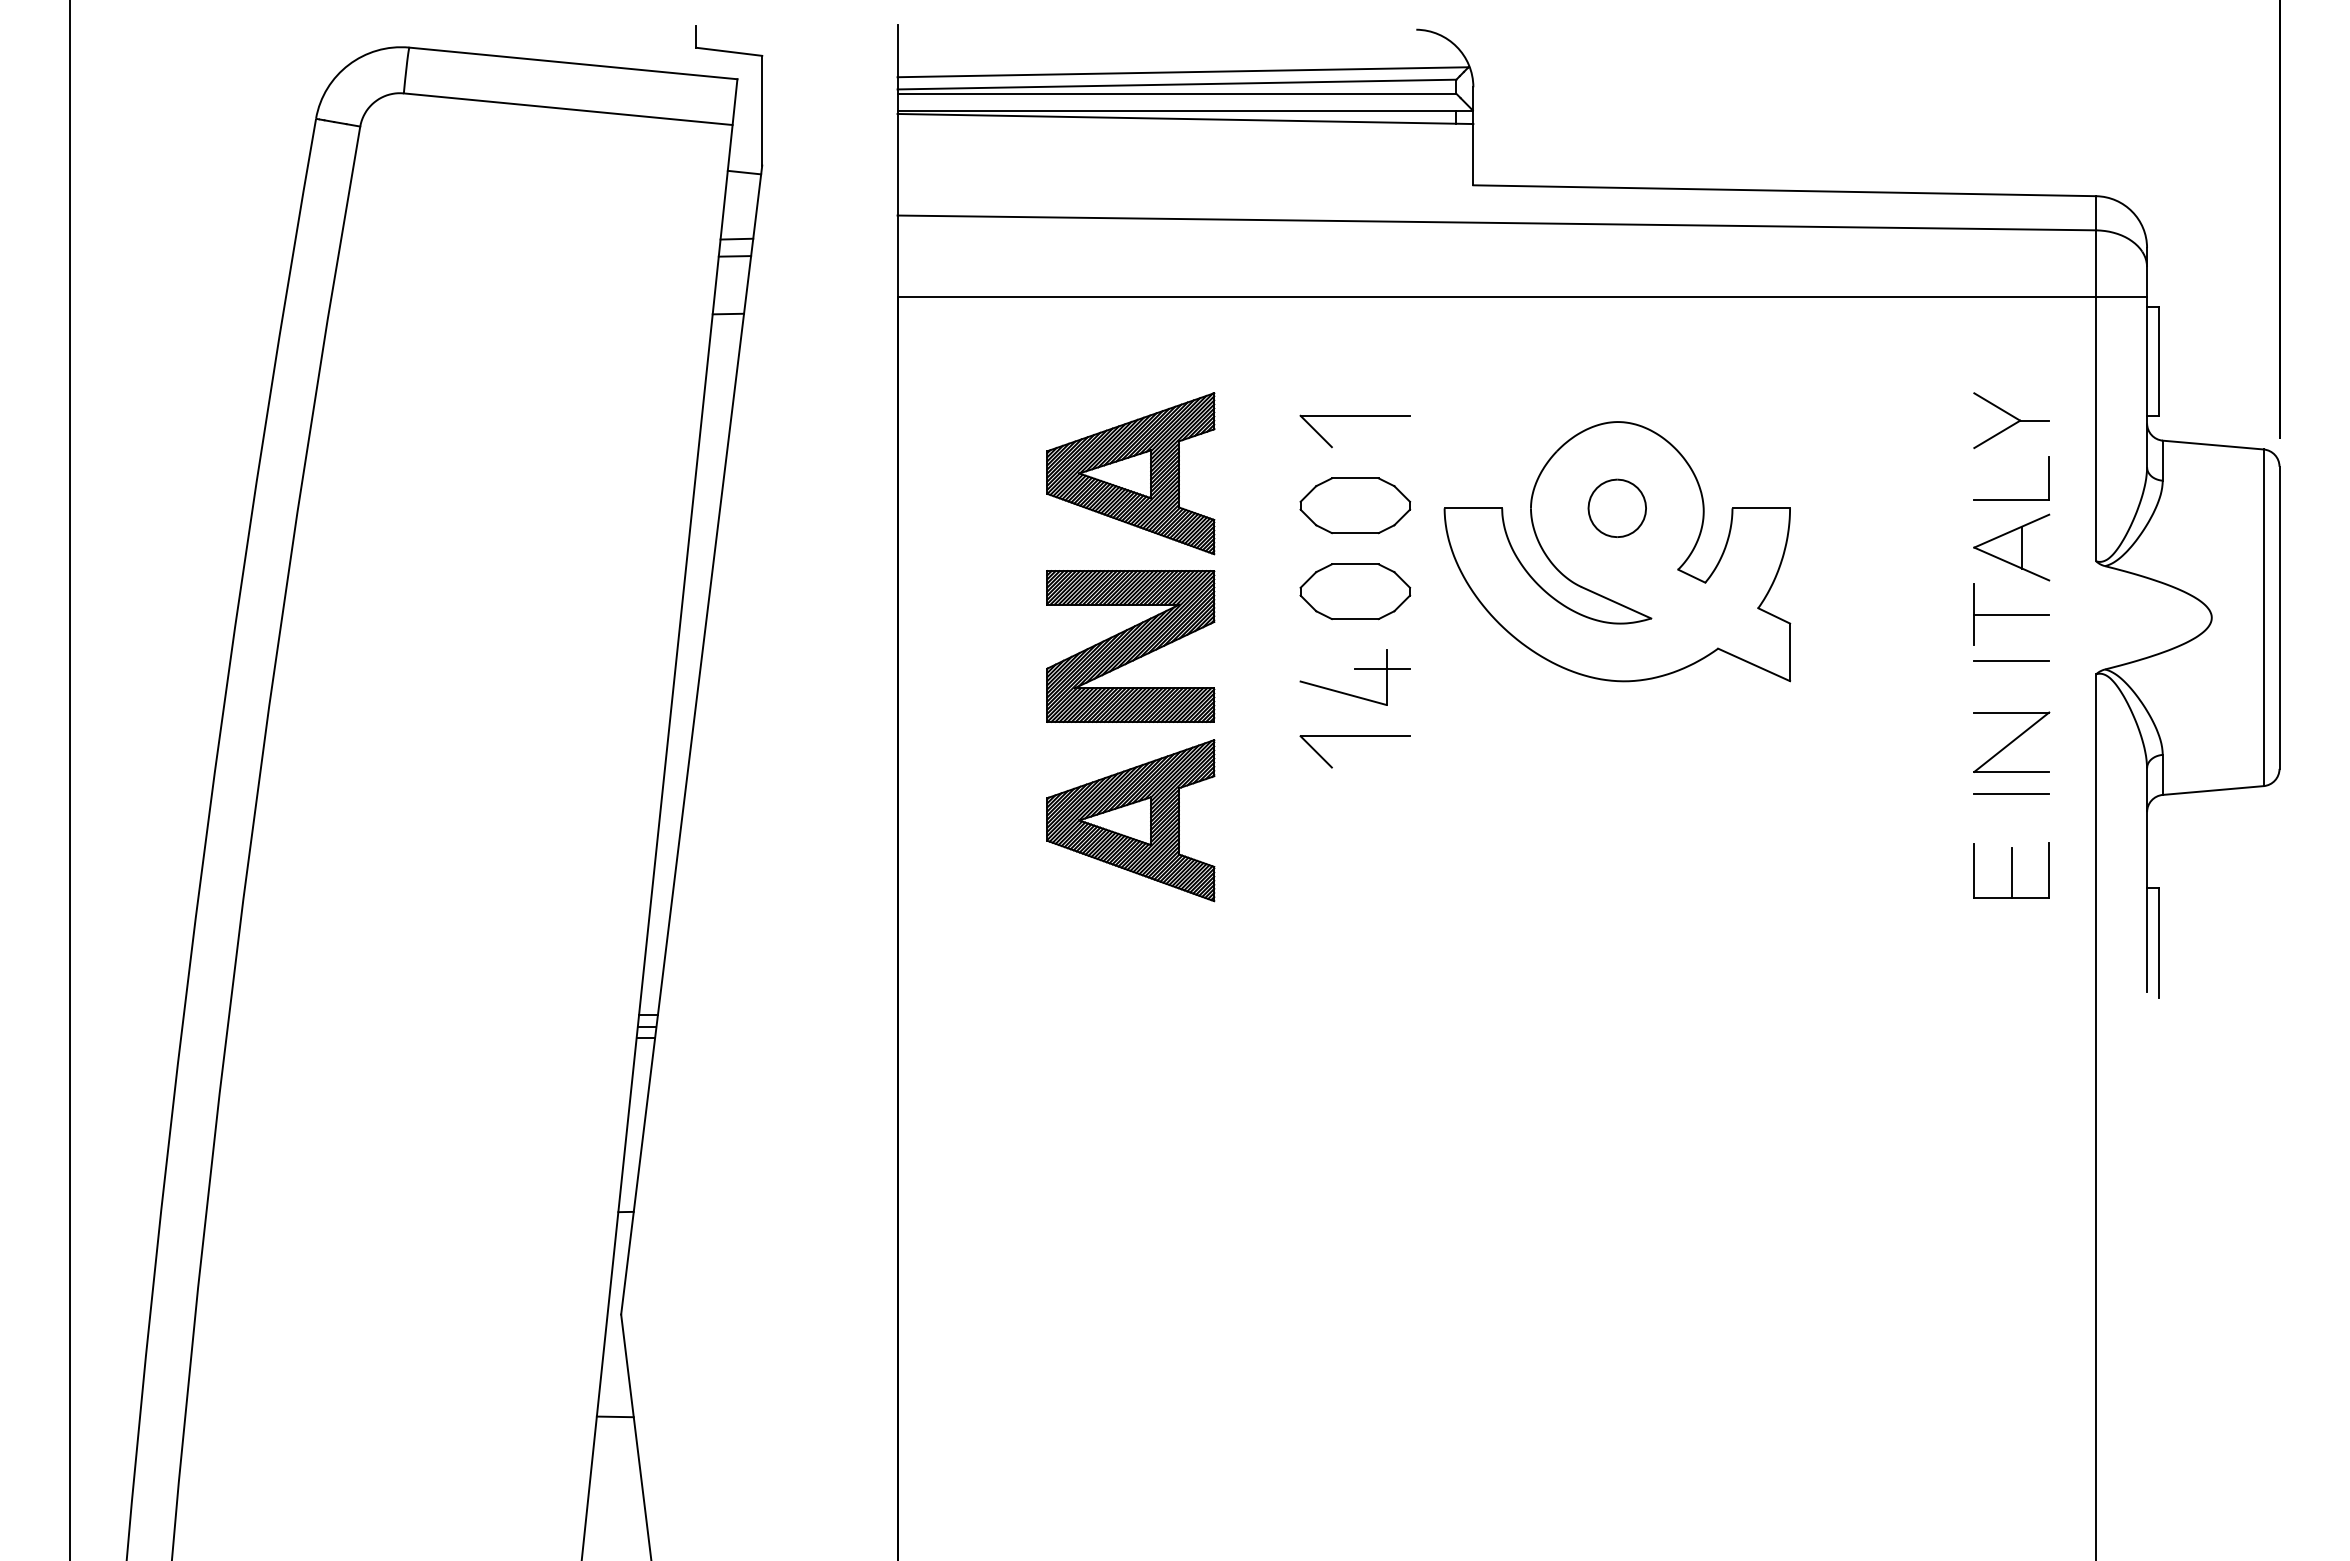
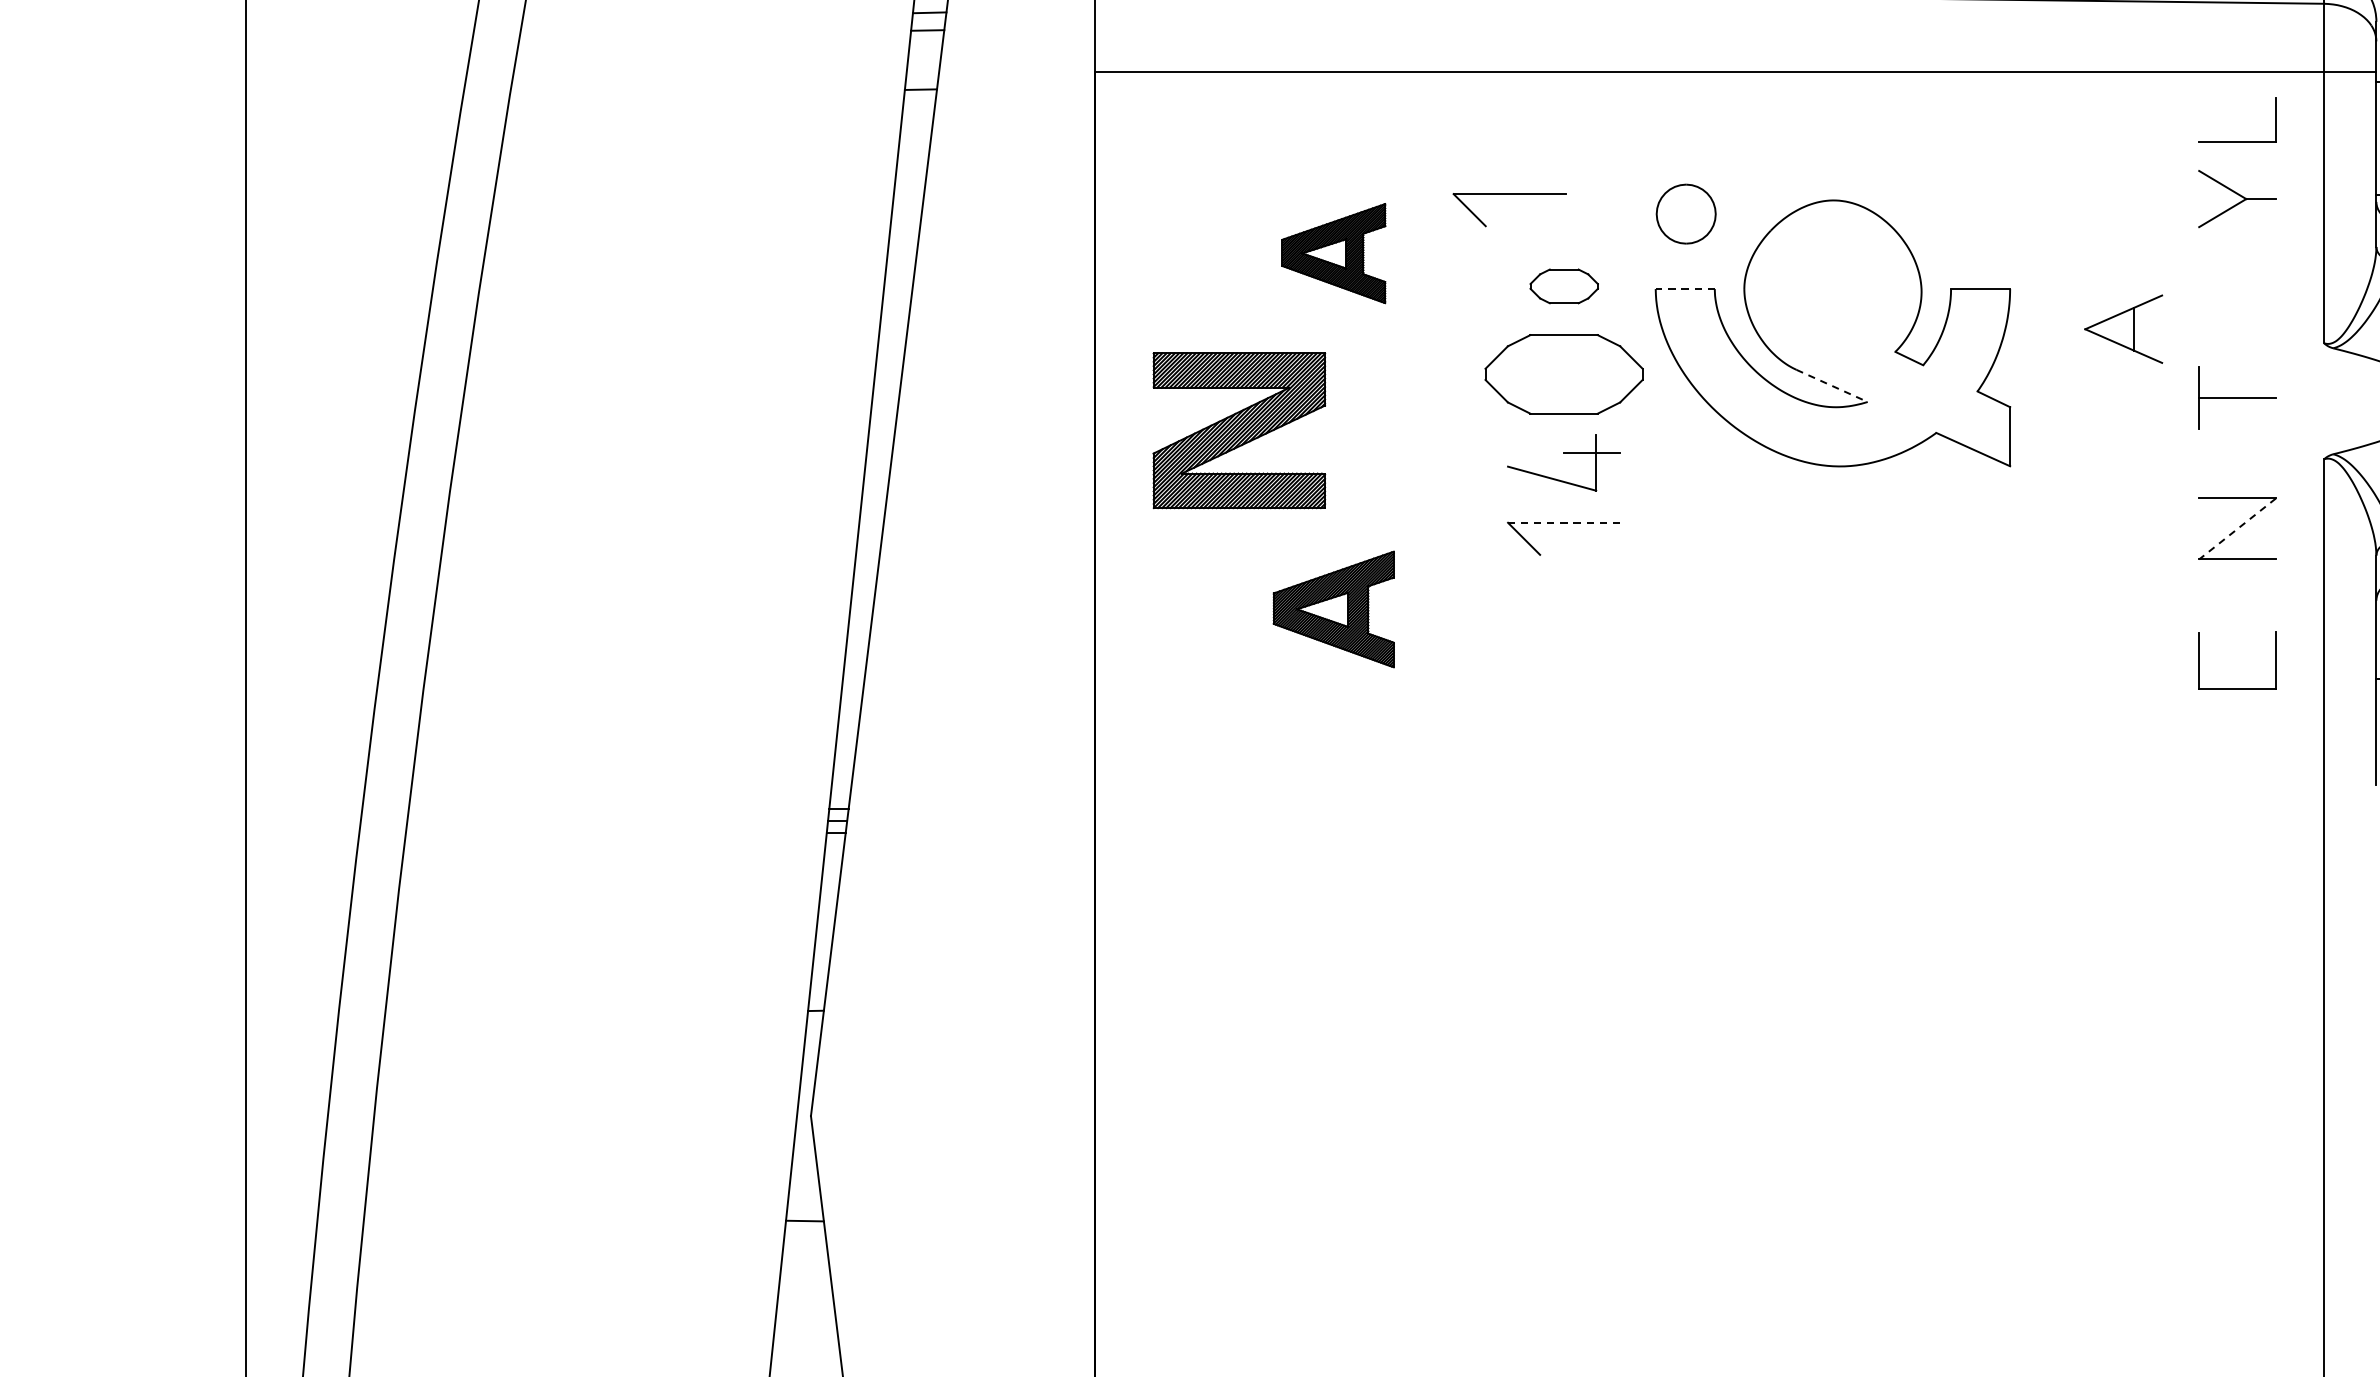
part: (1354, 416) -> (1508, 194), moved
part: (1130, 473) -> (1333, 253), size x0.6
part: (2011, 499) -> (2237, 141), moved
part: (1355, 505) -> (1564, 286), size x0.6
part: (1616, 507) -> (1685, 213), moved
line: (1473, 508) -> (1685, 289), solid -> dashed
part: (2011, 547) -> (2123, 329), moved
part: (1355, 591) -> (1564, 374), size x1.4
line: (1616, 603) -> (1832, 386), solid -> dashed
part: (1130, 646) -> (1239, 430), moved
line: (2011, 661) -> (2237, 446), removed
line: (1355, 736) -> (1564, 523), solid -> dashed
line: (2011, 742) -> (2237, 529), solid -> dashed
line: (2011, 794) -> (2237, 582), removed
part: (1130, 820) -> (1333, 609), size x0.7
line: (2011, 872) -> (2237, 662), removed

